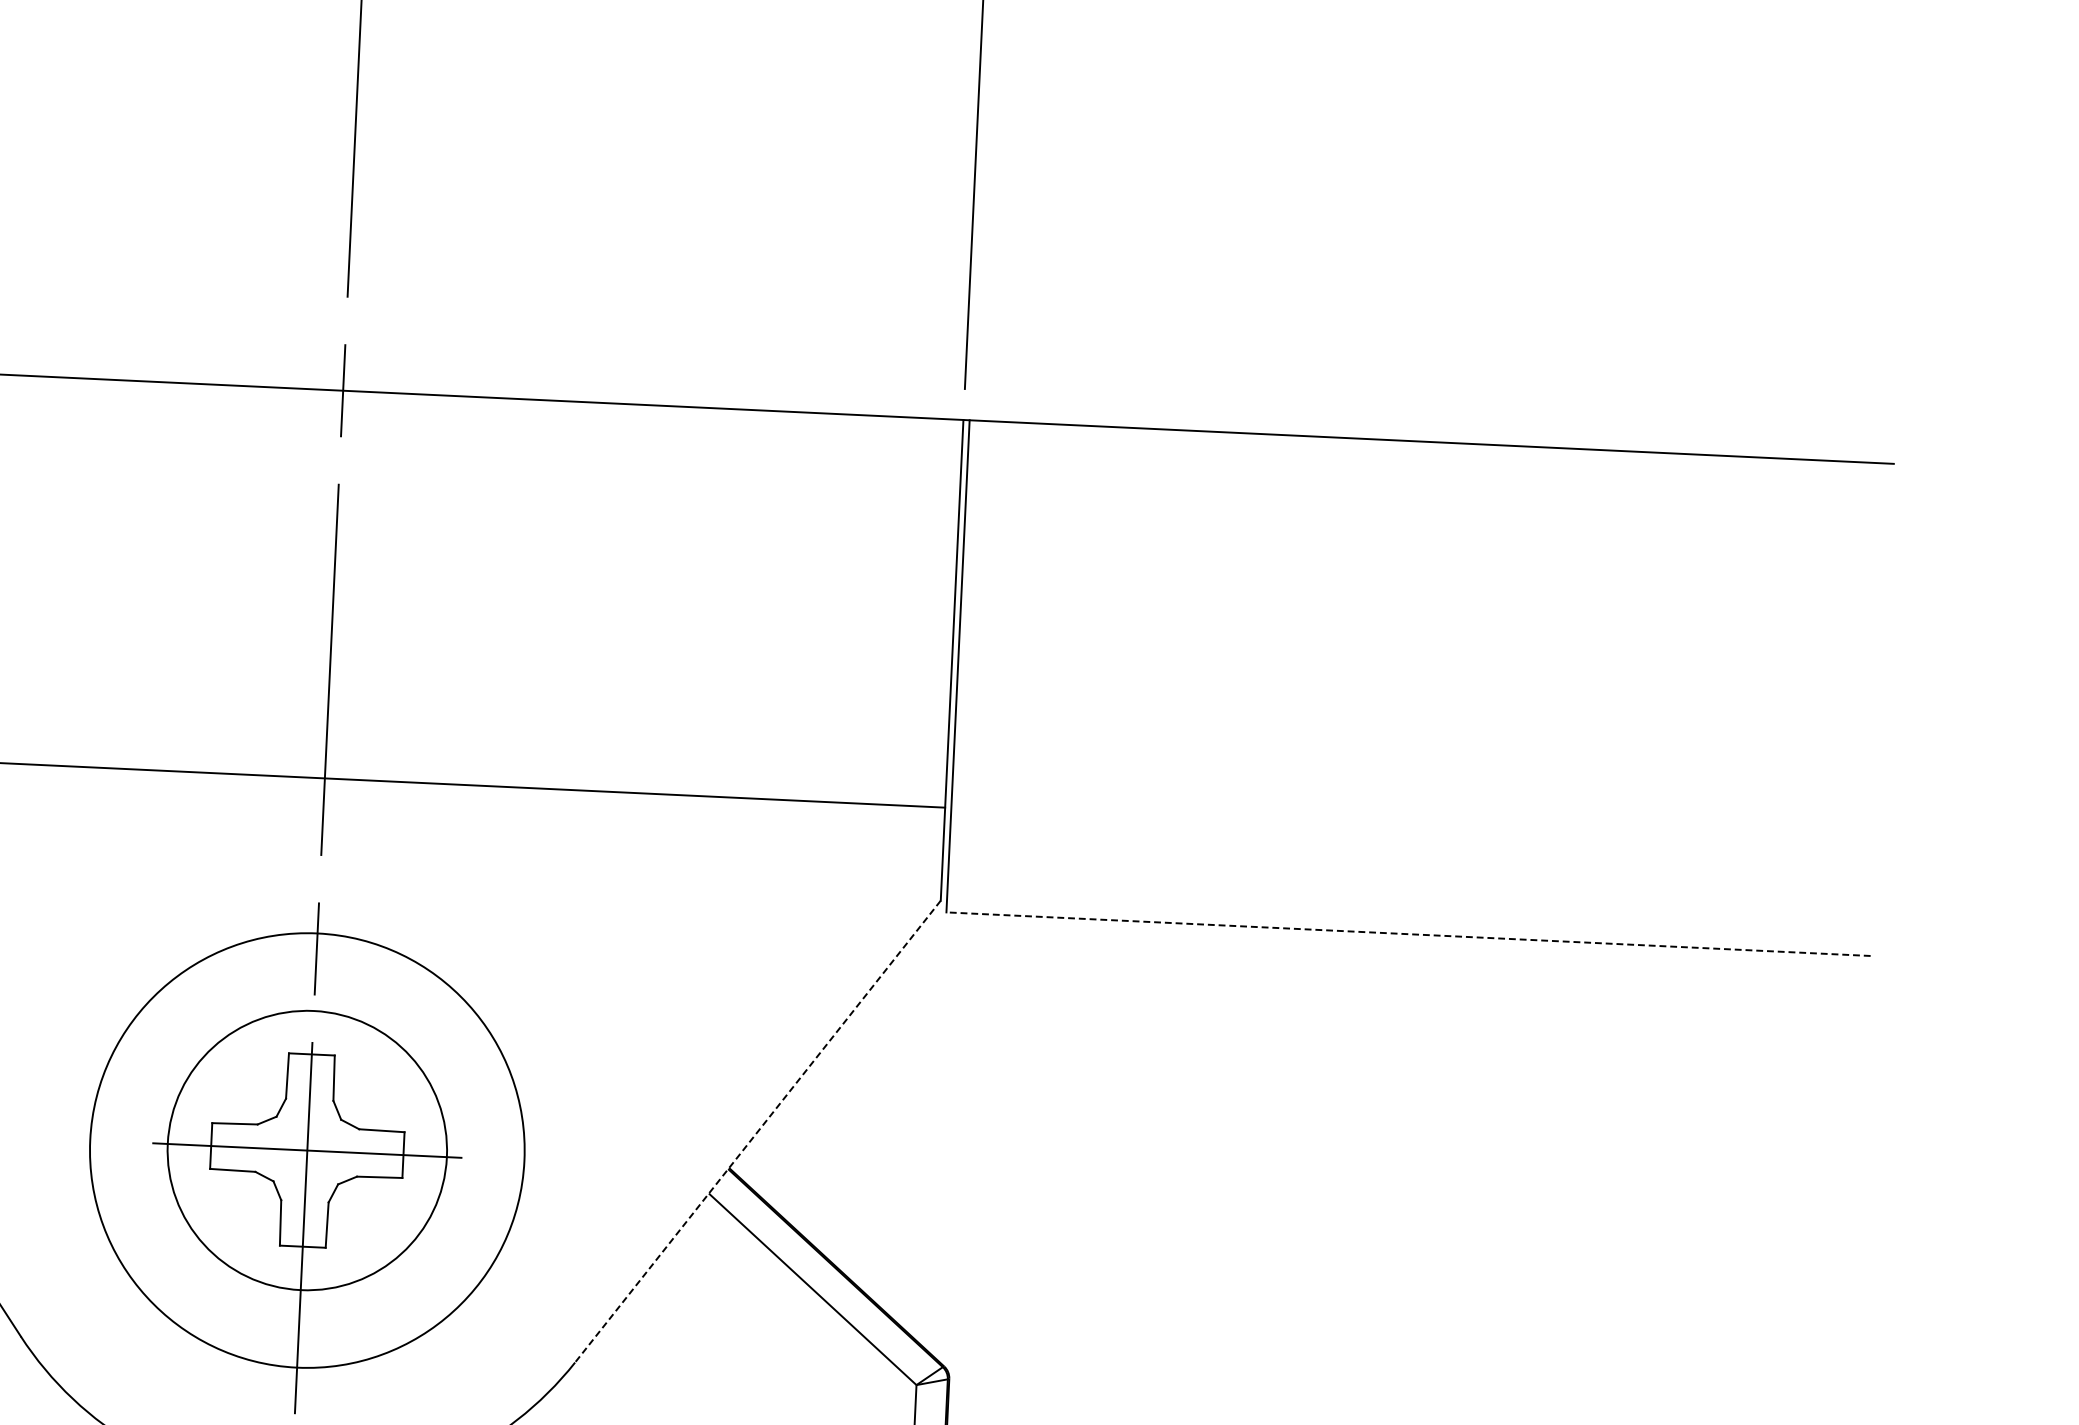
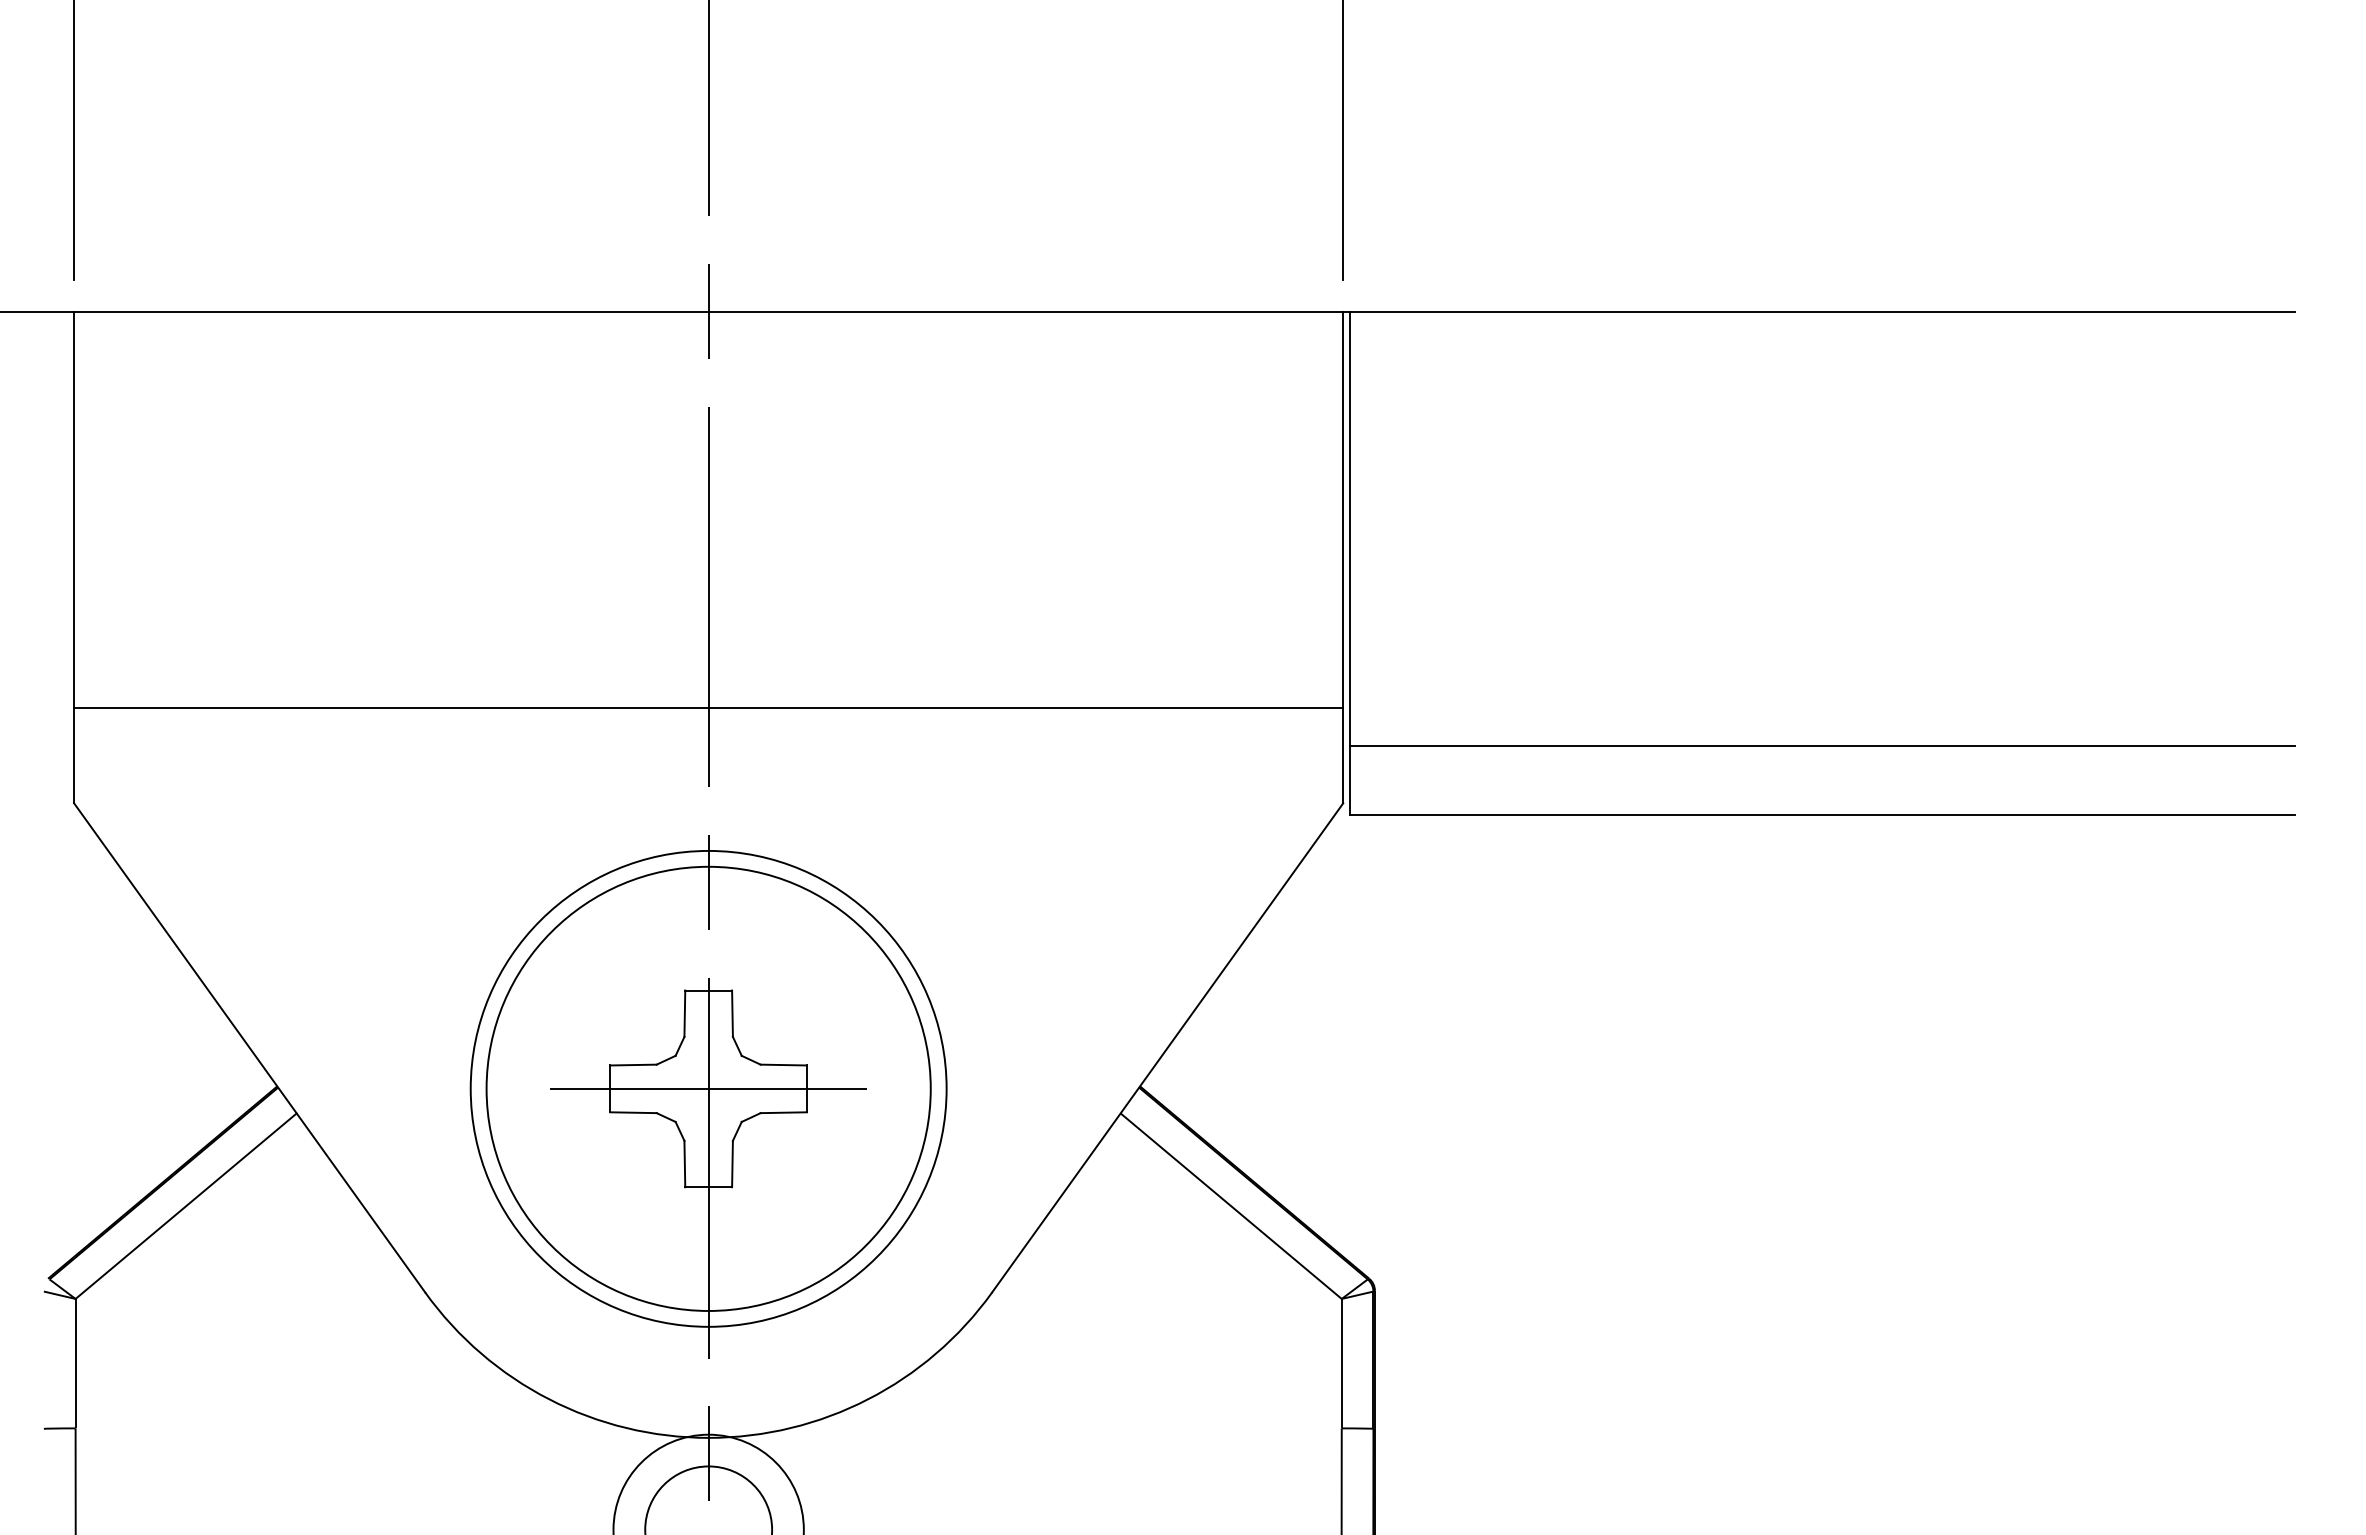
line: (1411, 866) -> (1822, 745), added
line: (1408, 934) -> (1822, 815), dashed -> solid
line: (757, 1131) -> (1167, 1047), dashed -> solid
circle: (307, 1150) -> (708, 1088), size x1.67

